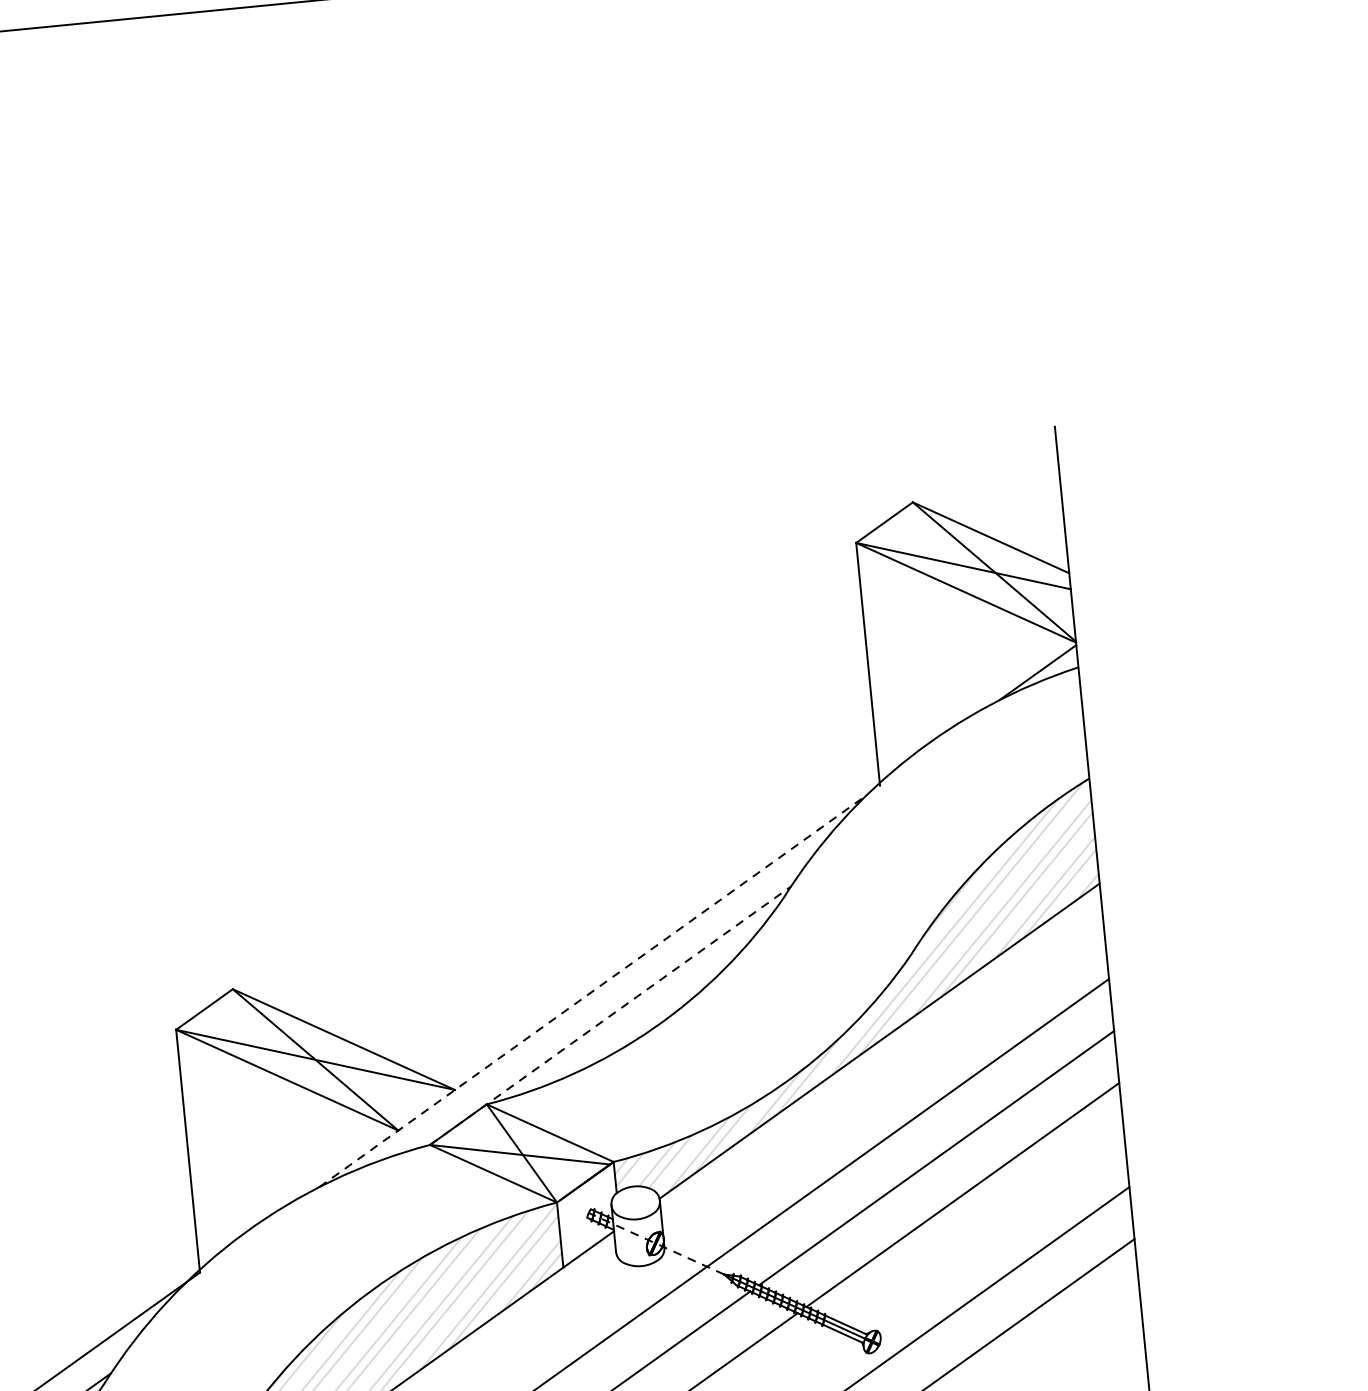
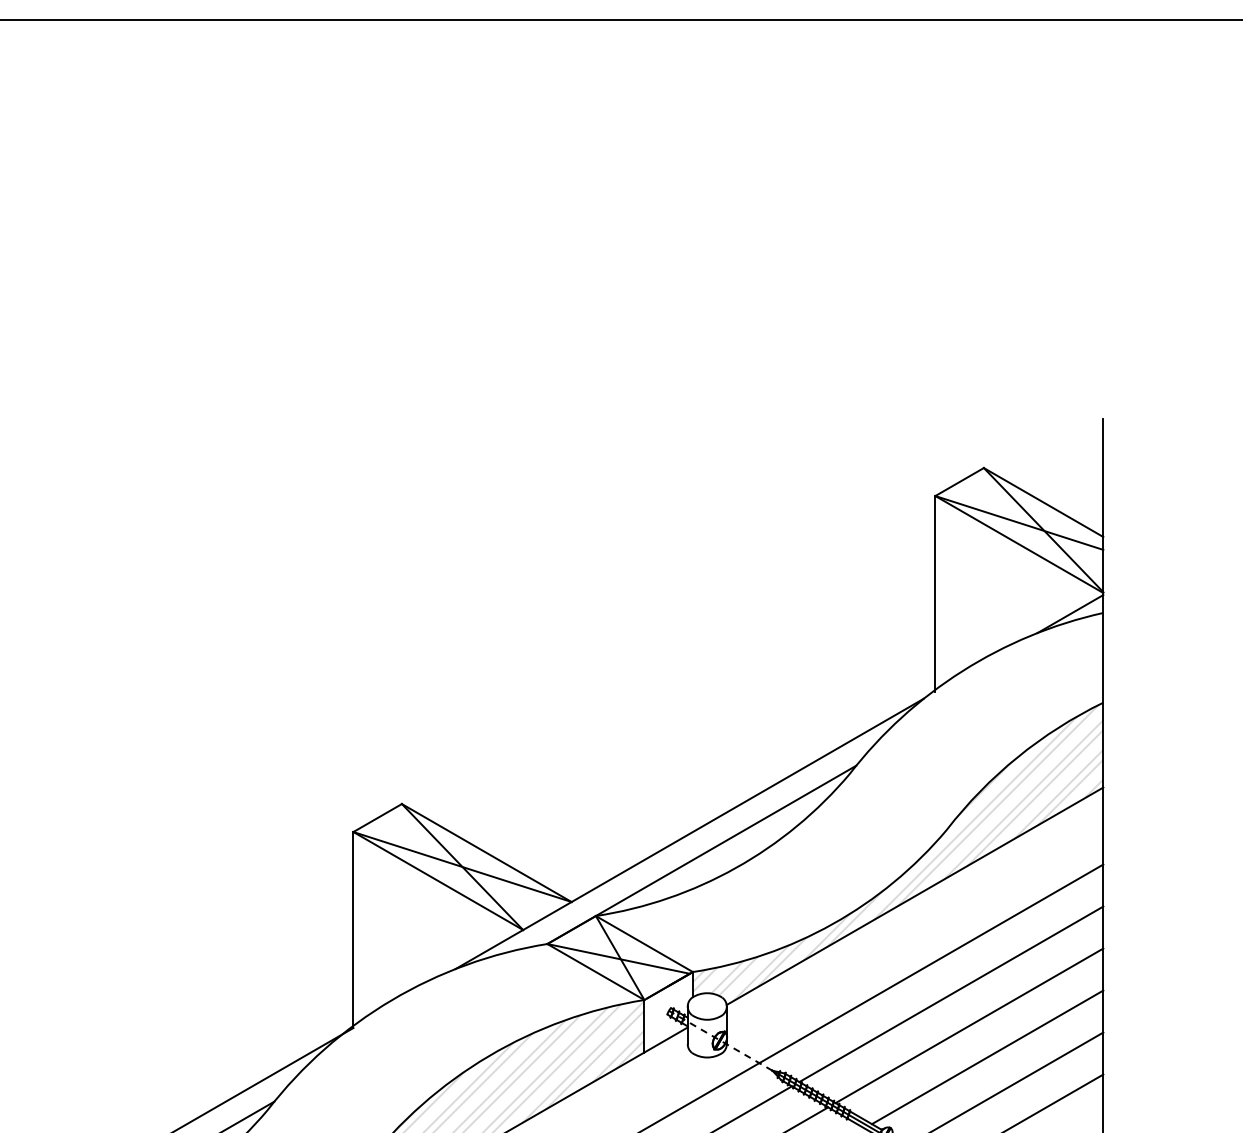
line: (593, 990) -> (690, 833), dashed -> solid
line: (611, 1015) -> (702, 854), dashed -> solid
line: (988, 1232) -> (987, 1057), added

